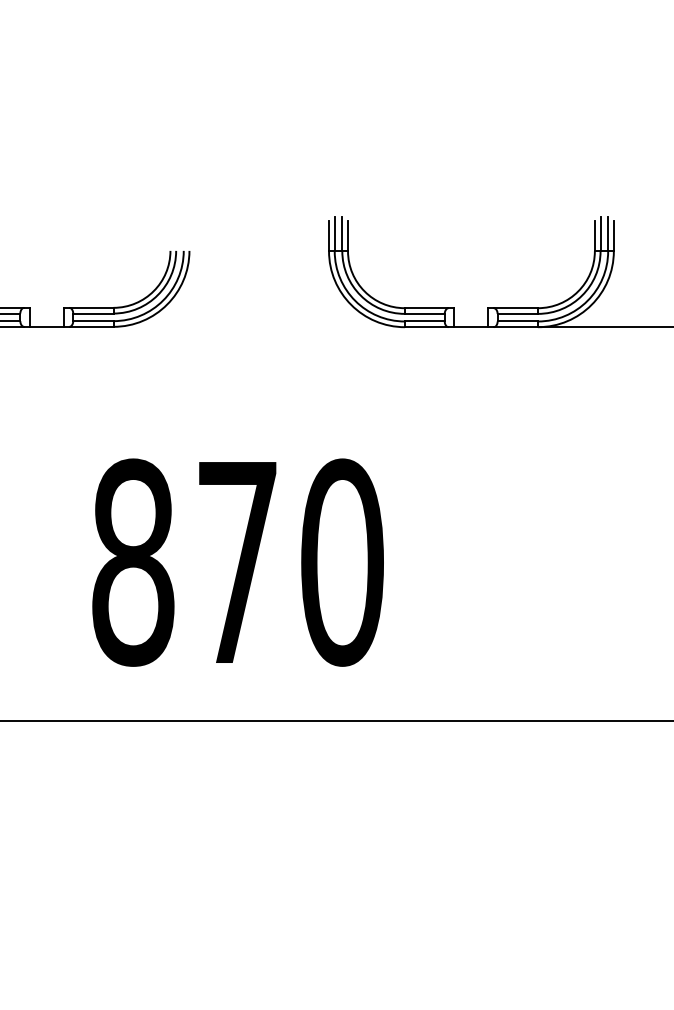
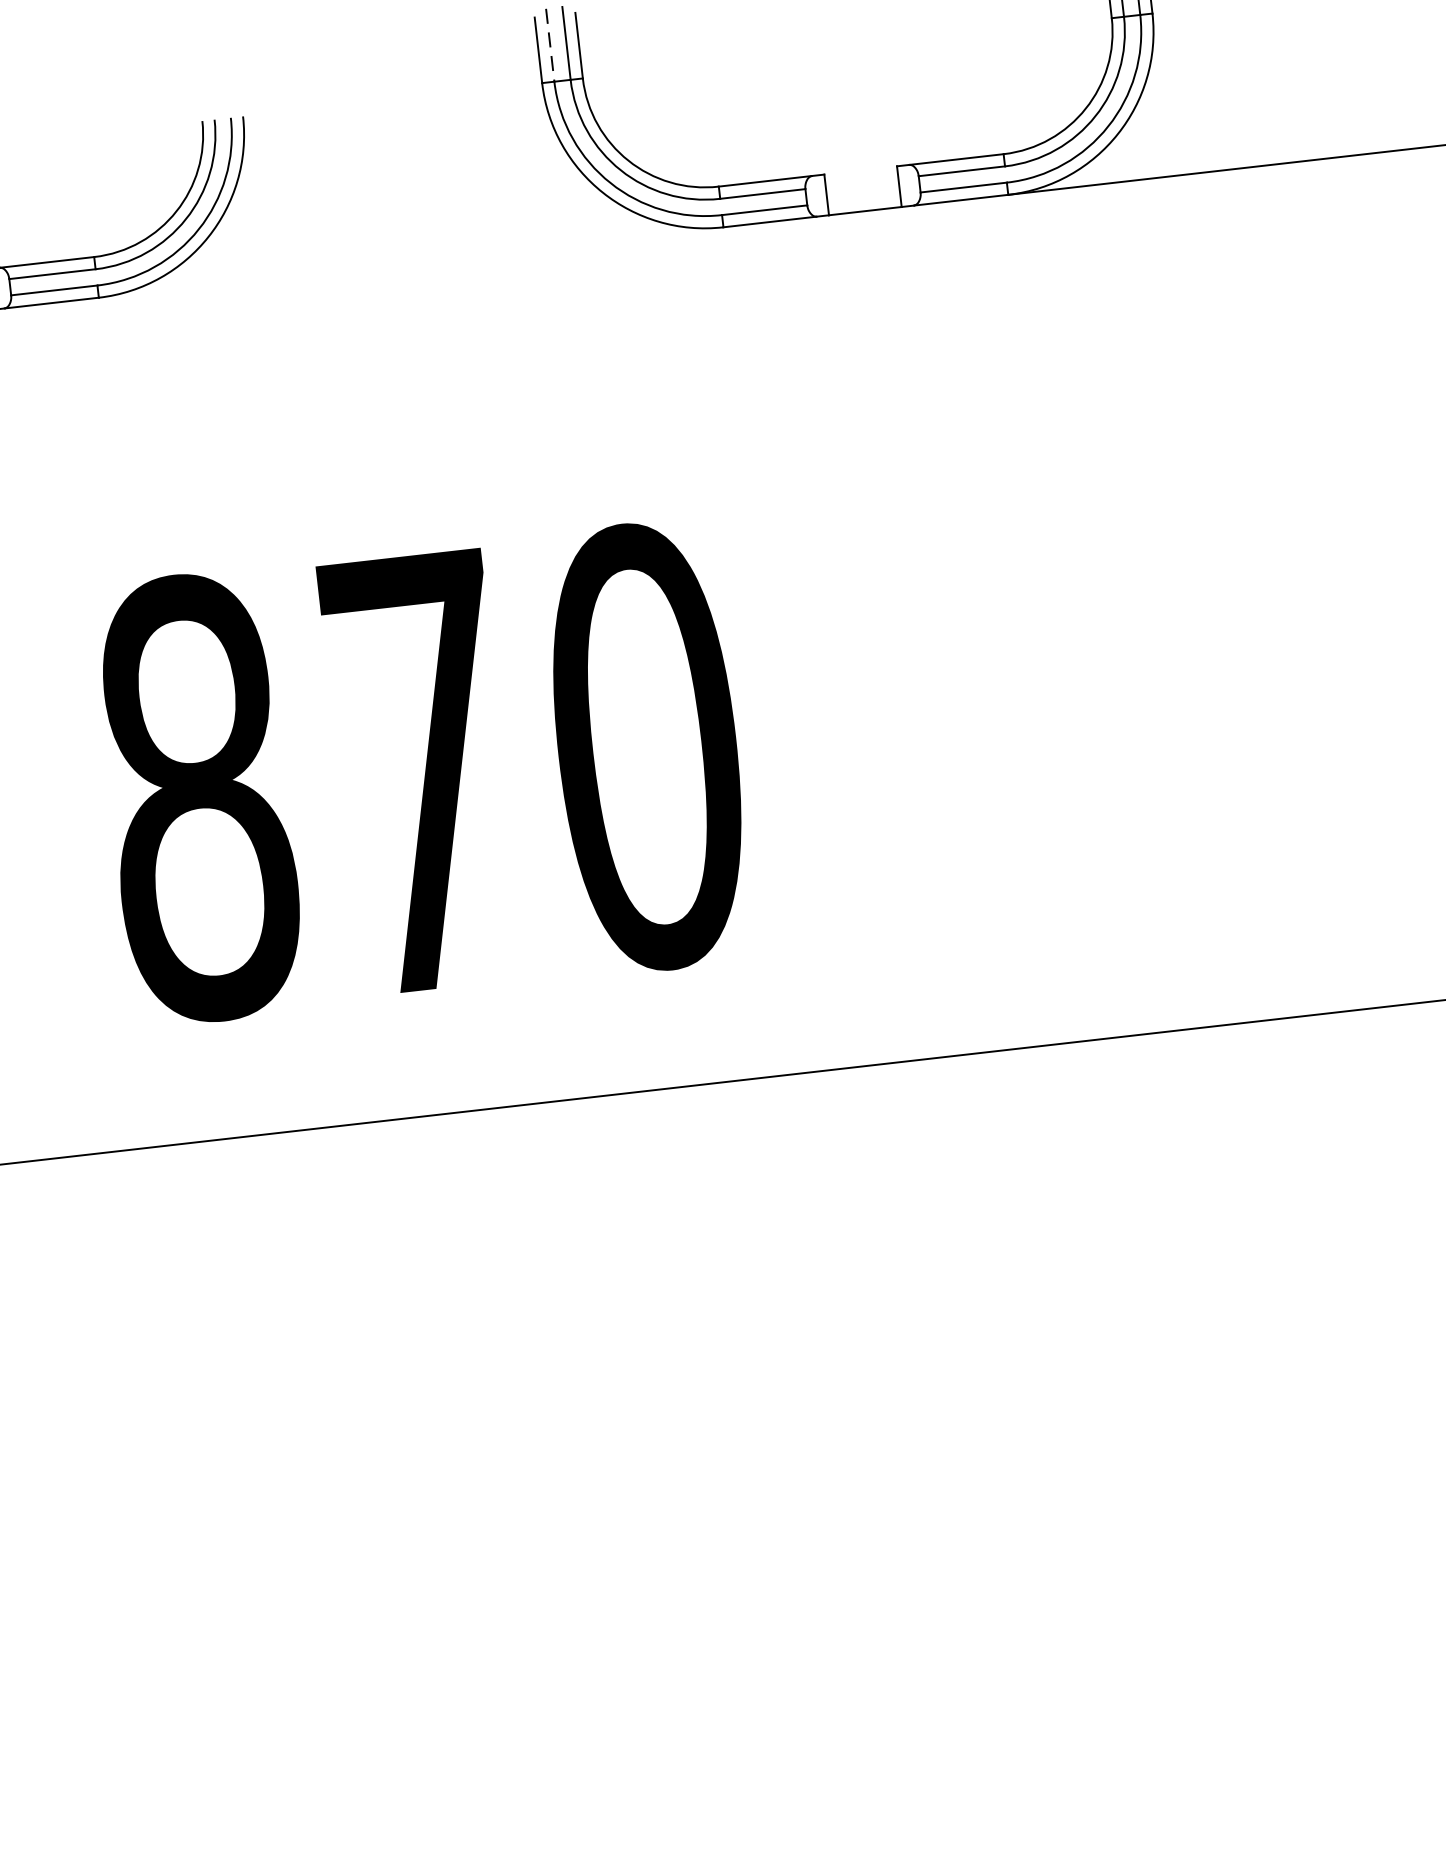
line: (334, 234) -> (549, 45), solid -> dashed

